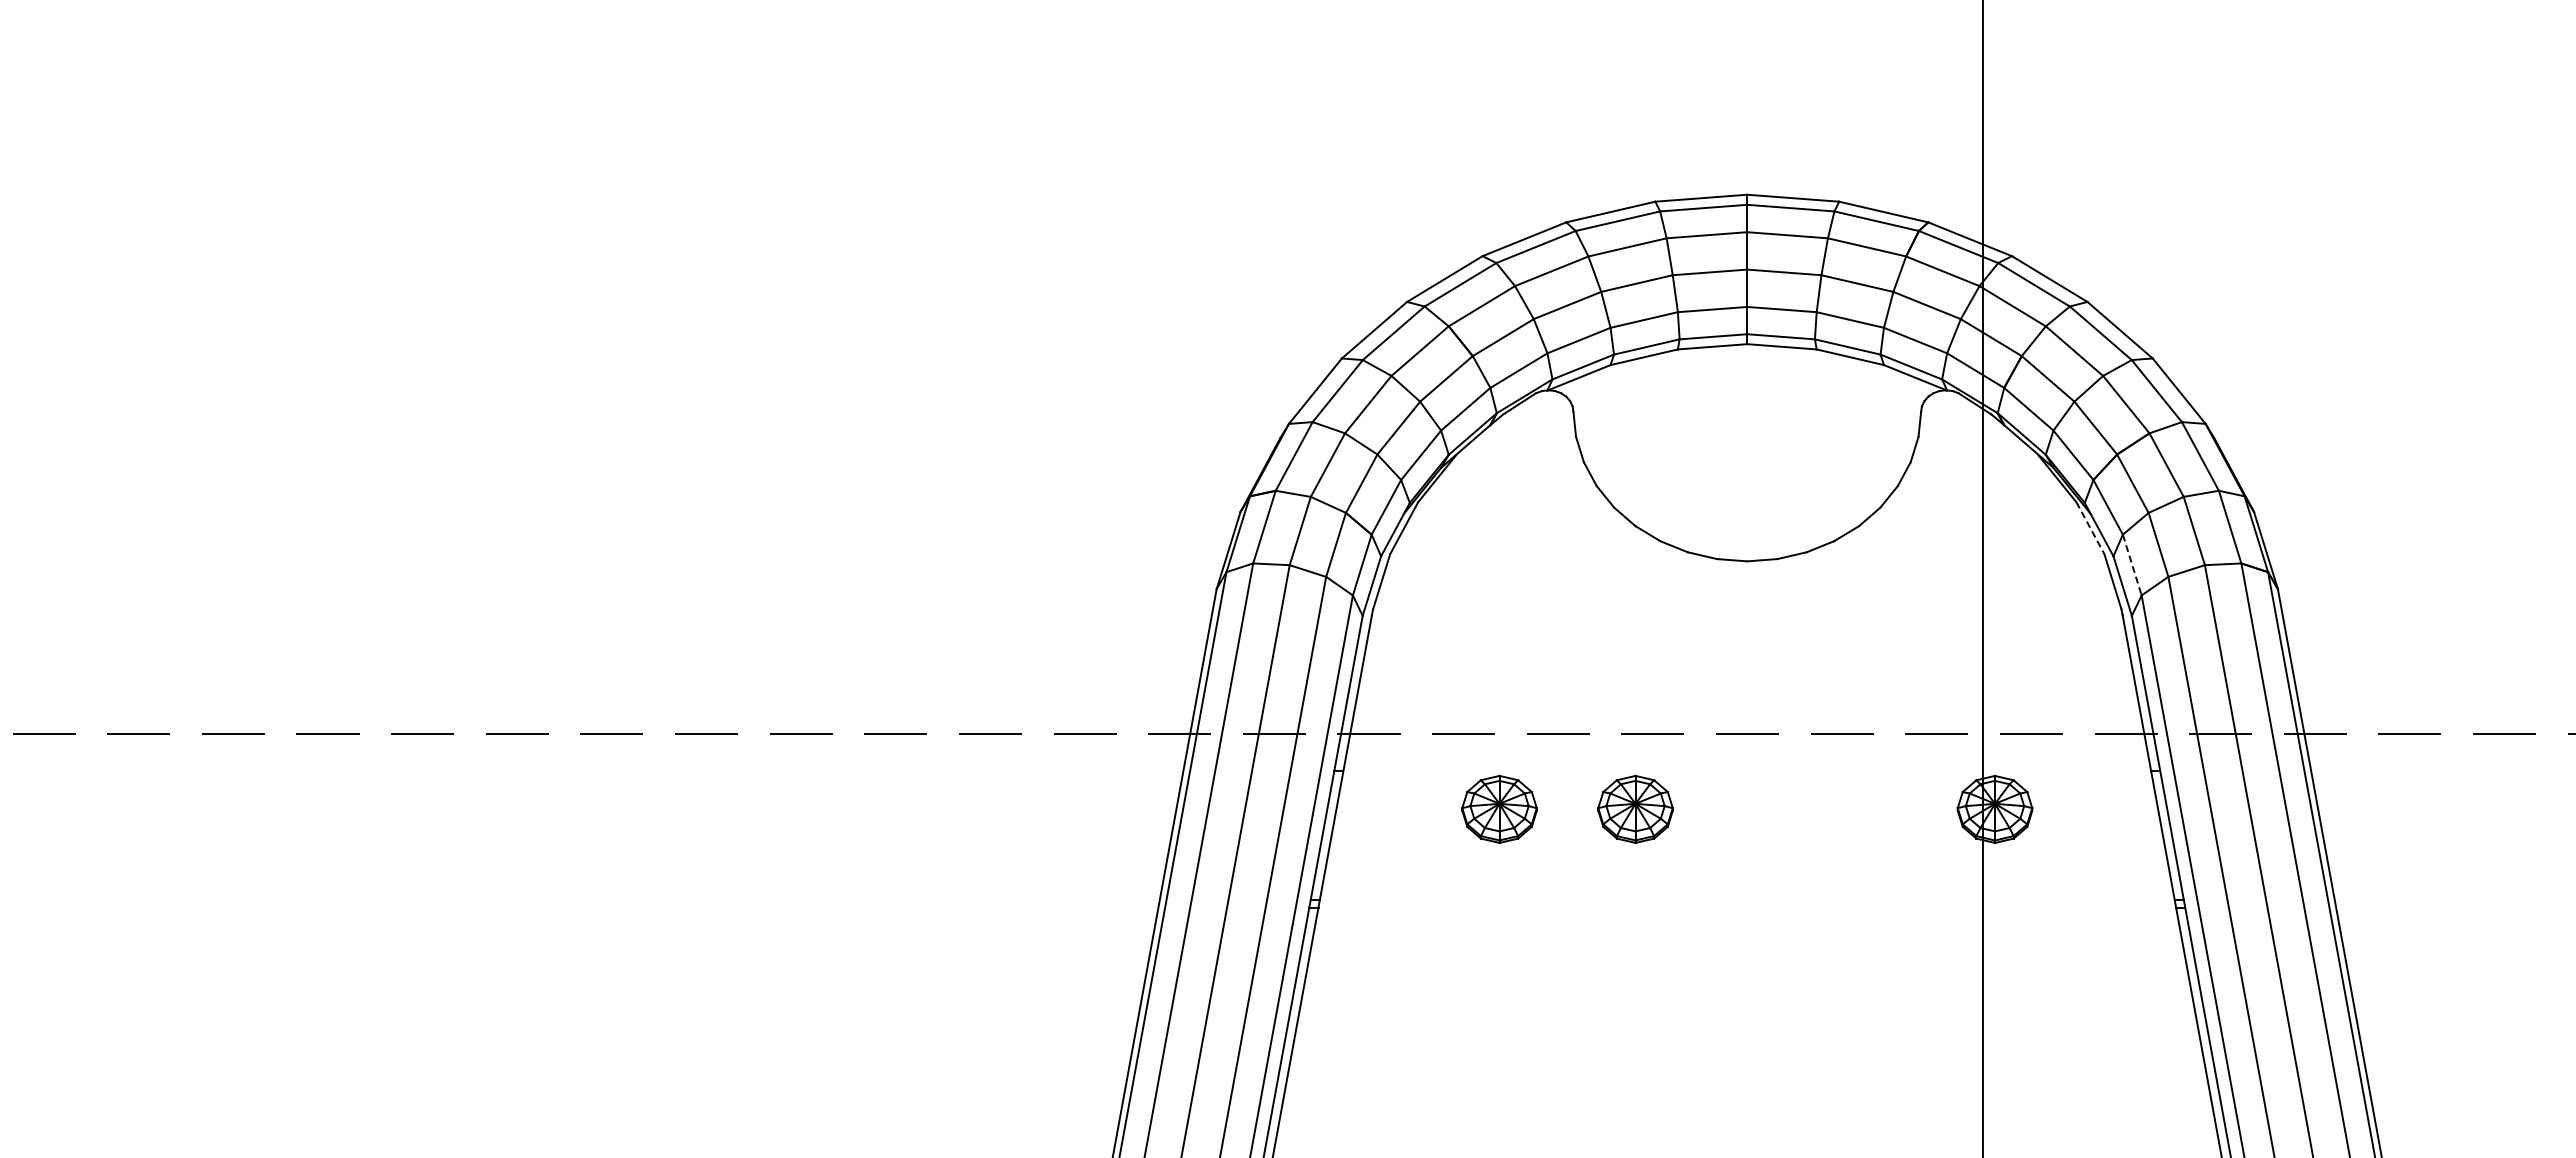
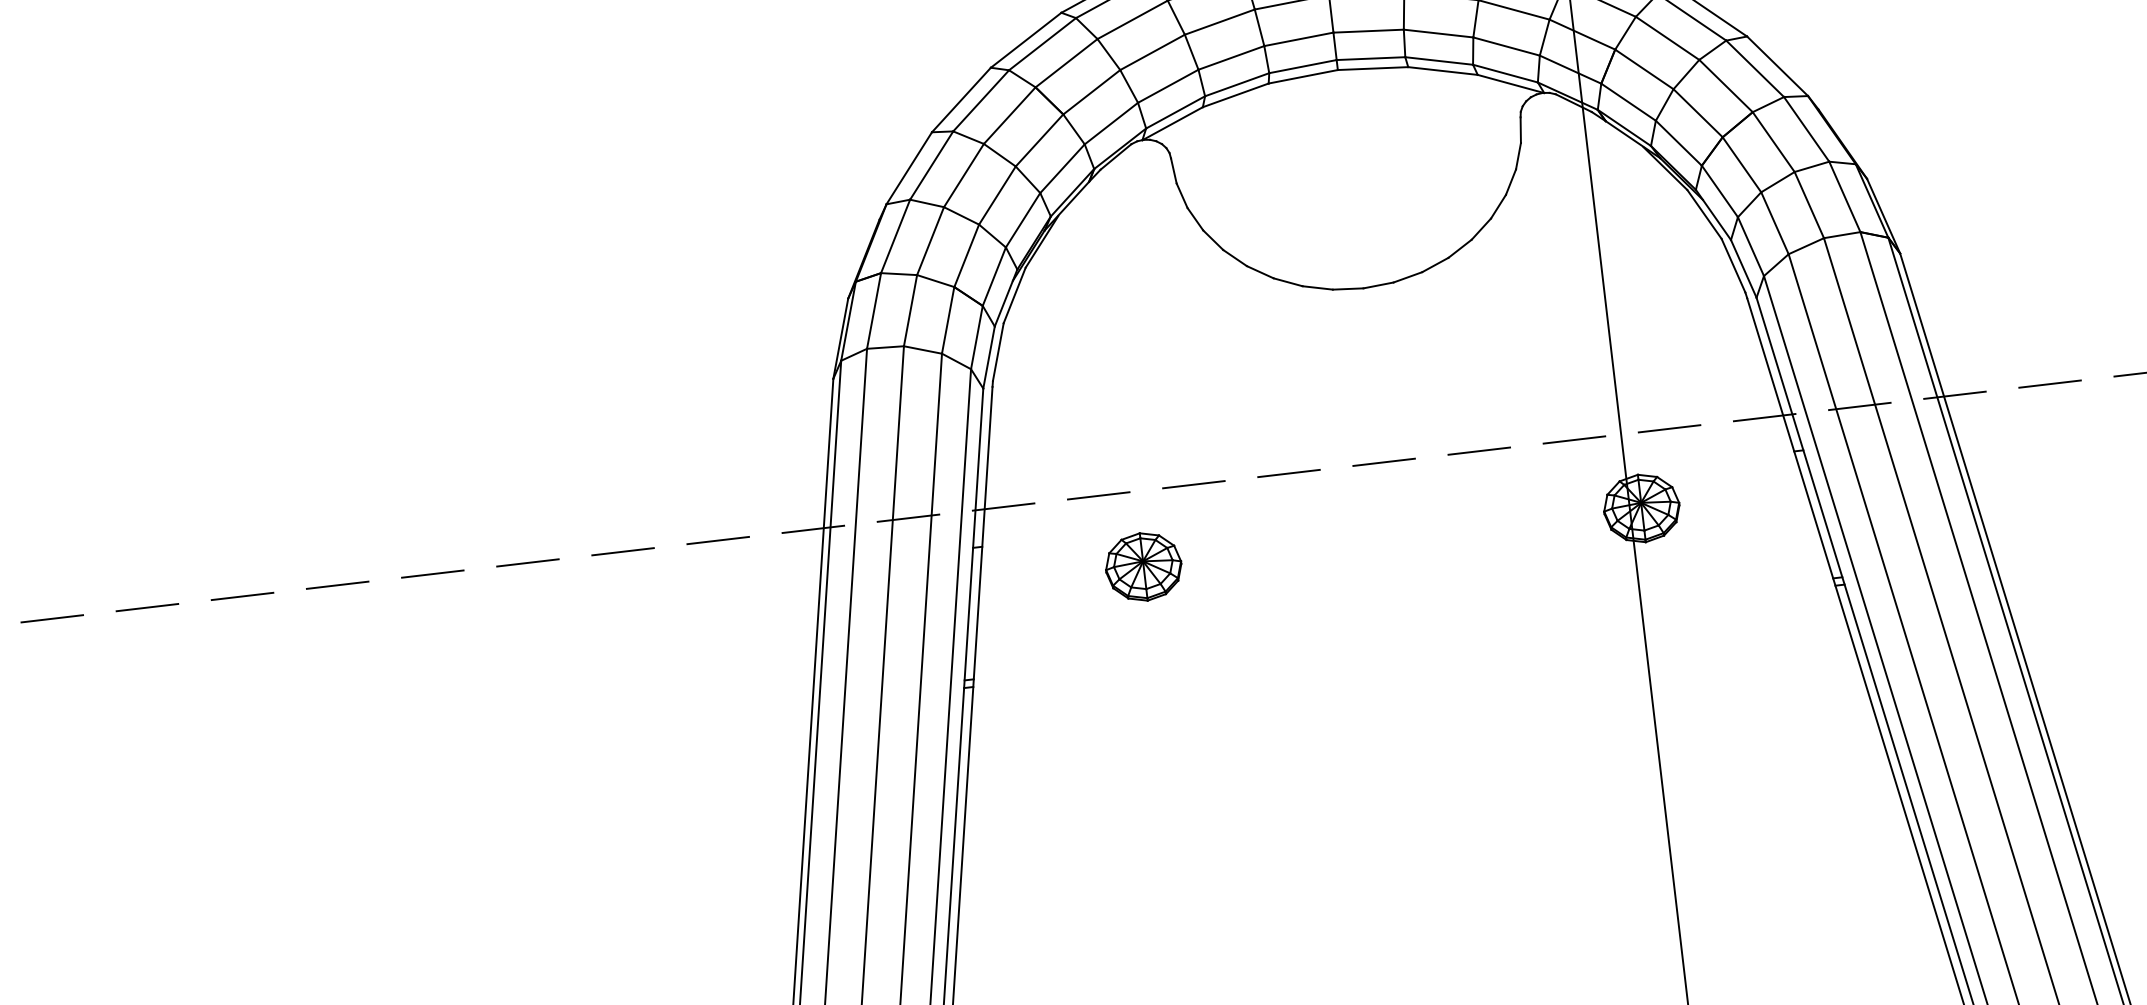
line: (2090, 528) -> (1704, 214), dashed -> solid
line: (2132, 565) -> (1751, 247), dashed -> solid
part: (1635, 808) -> (1280, 550), removed

